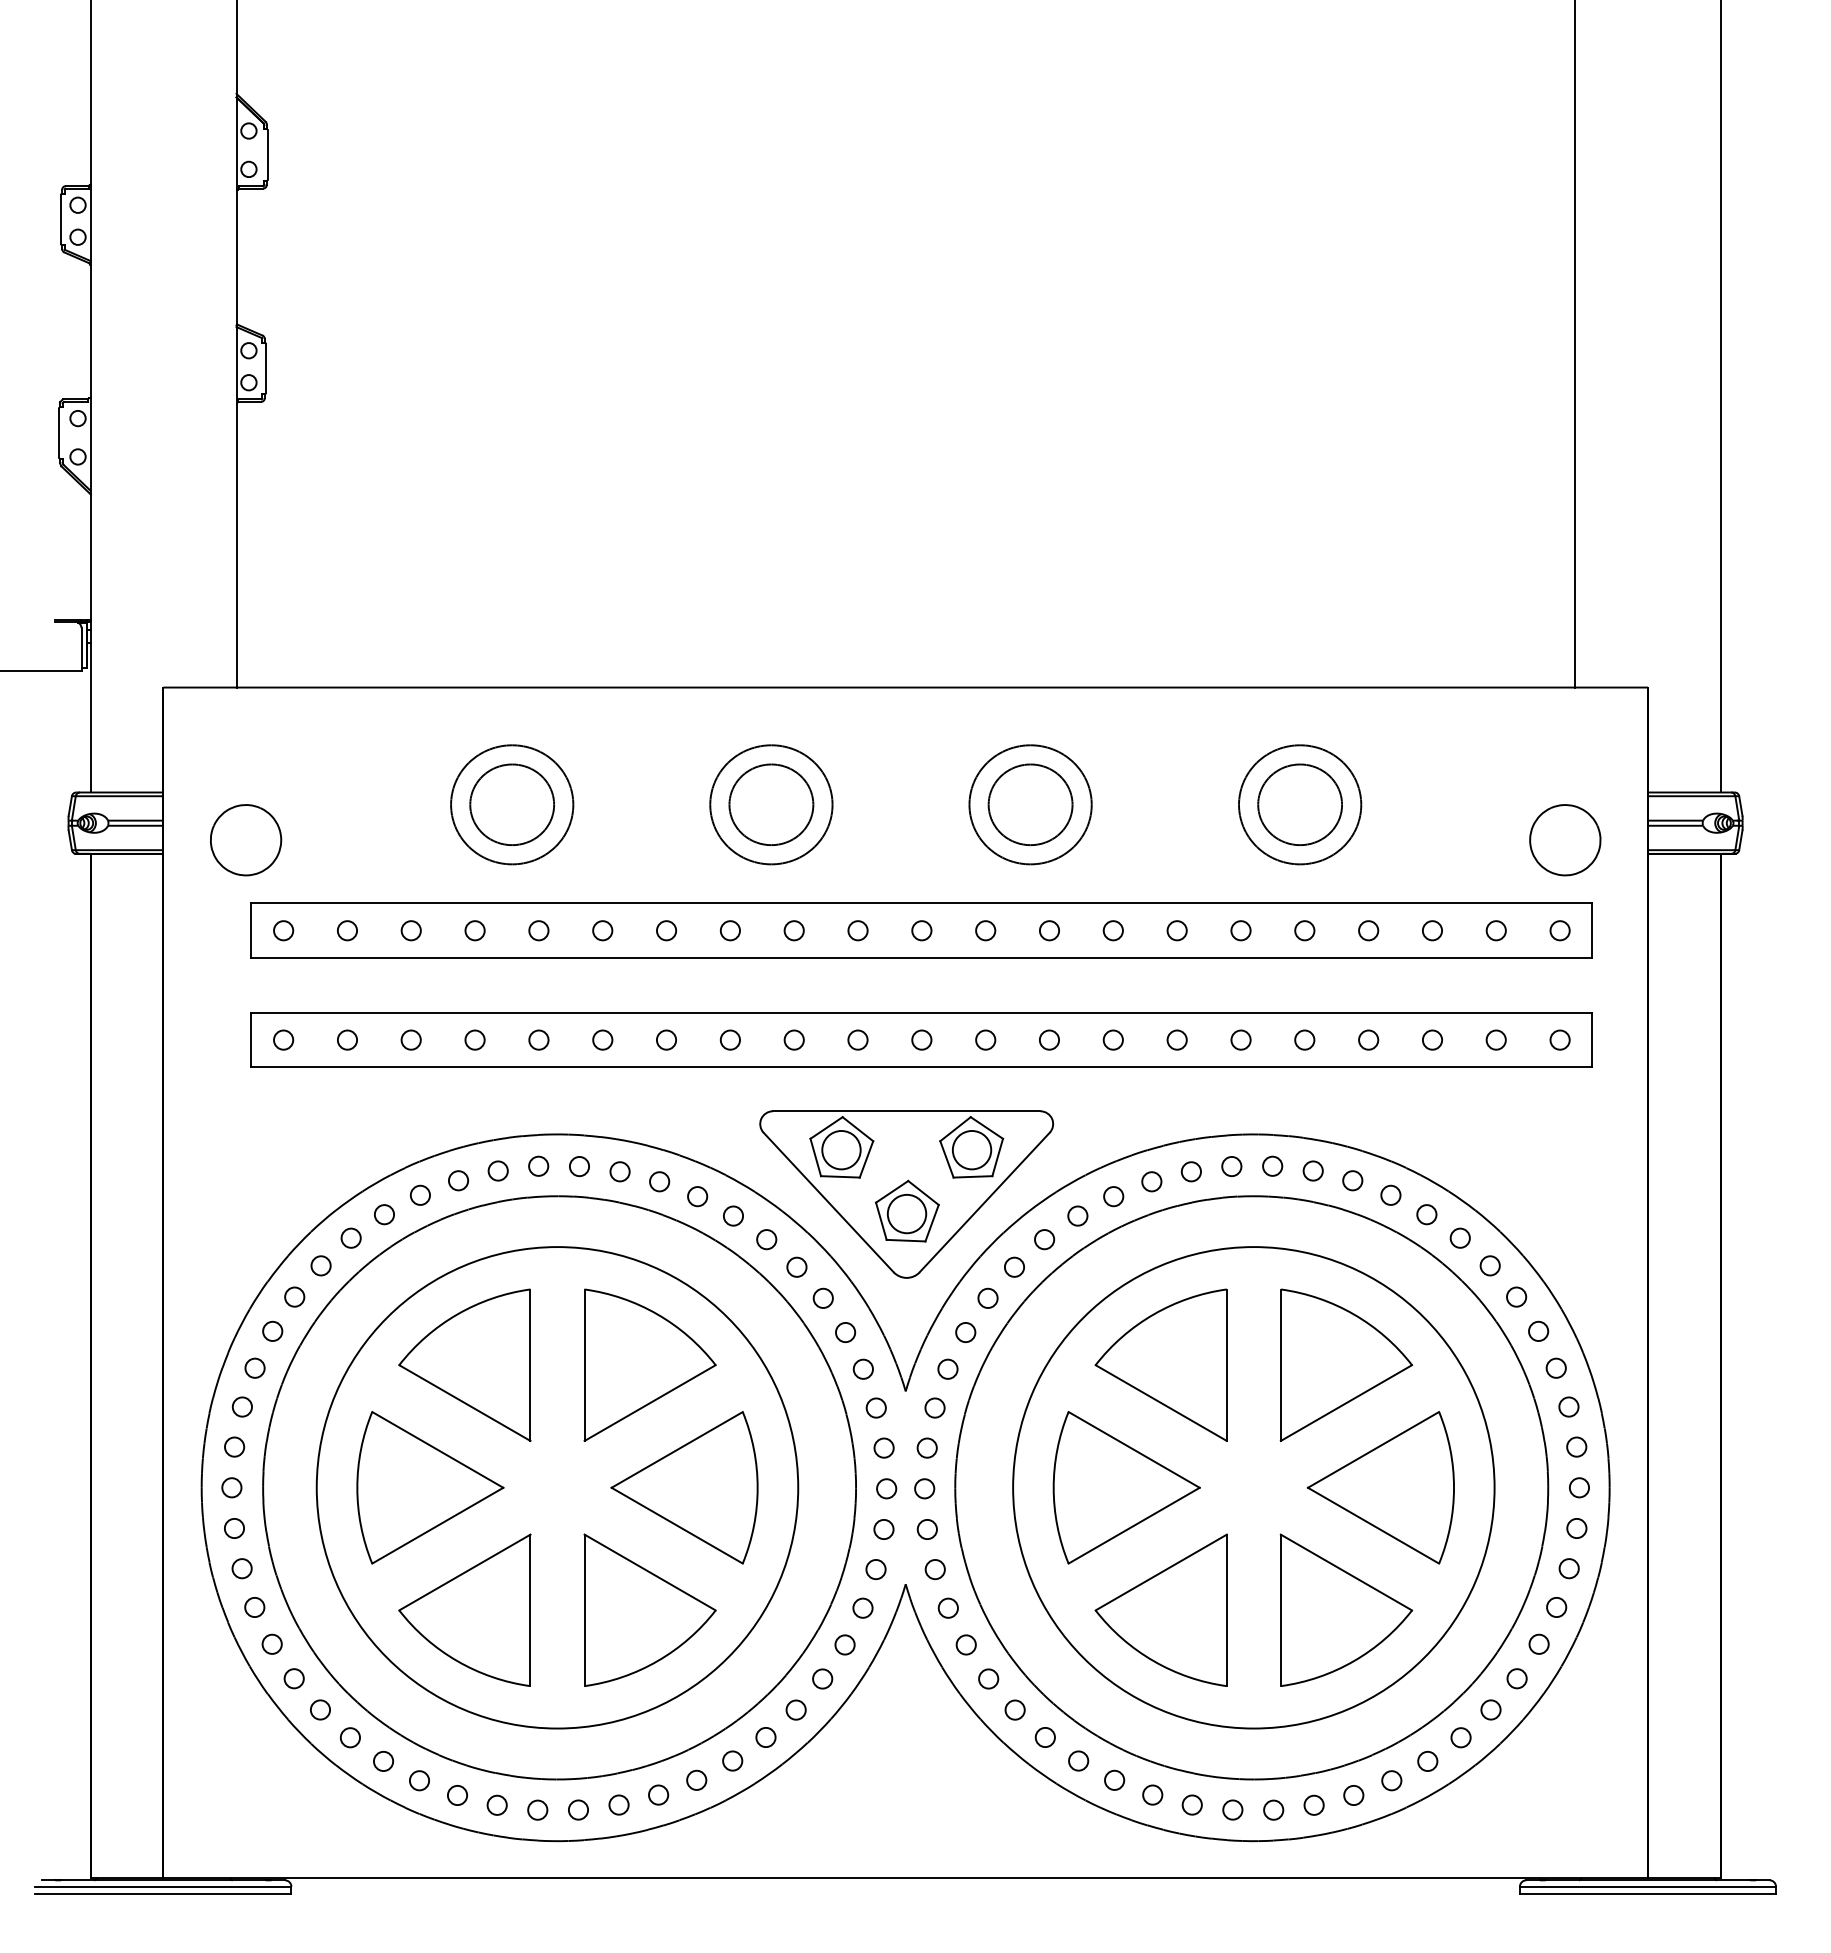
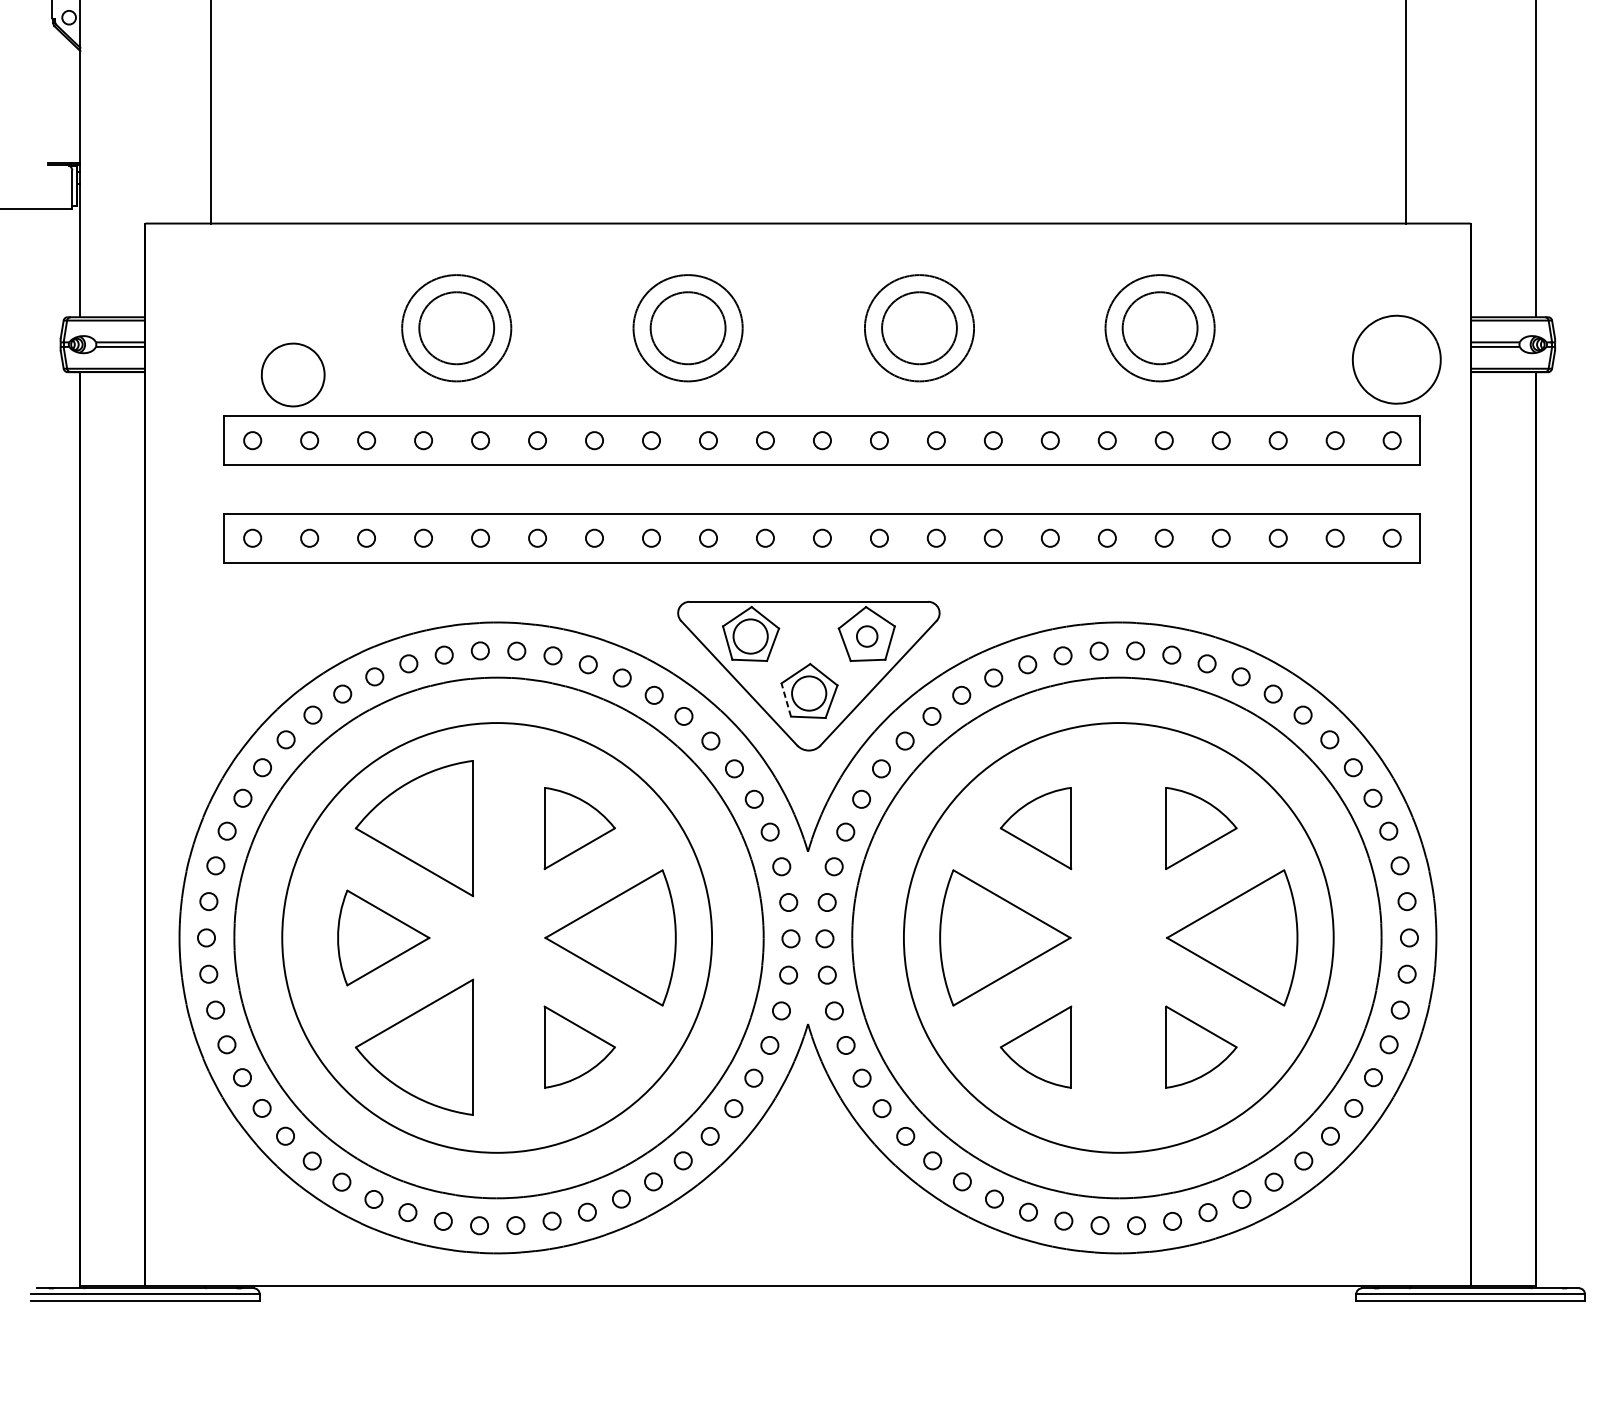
part: (246, 840) -> (293, 375), moved
part: (1565, 840) -> (1397, 360), size x1.4
circle: (971, 1149) -> (866, 635), size x0.6
line: (881, 1220) -> (786, 699), solid -> dashed
part: (649, 1364) -> (579, 827), size x0.6
part: (1160, 1364) -> (1035, 827), size x0.6
part: (1346, 1364) -> (1201, 827), size x0.6
part: (430, 1487) -> (383, 937), size x0.7
part: (649, 1609) -> (579, 1046), size x0.6
part: (1160, 1609) -> (1035, 1046), size x0.6
part: (1346, 1609) -> (1201, 1046), size x0.6

